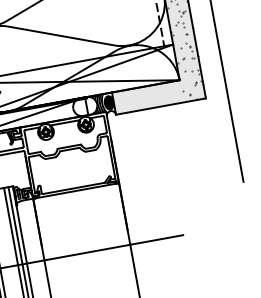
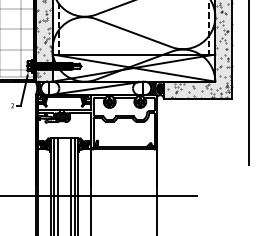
hatch: (160, 95) -> (199, 90), added

